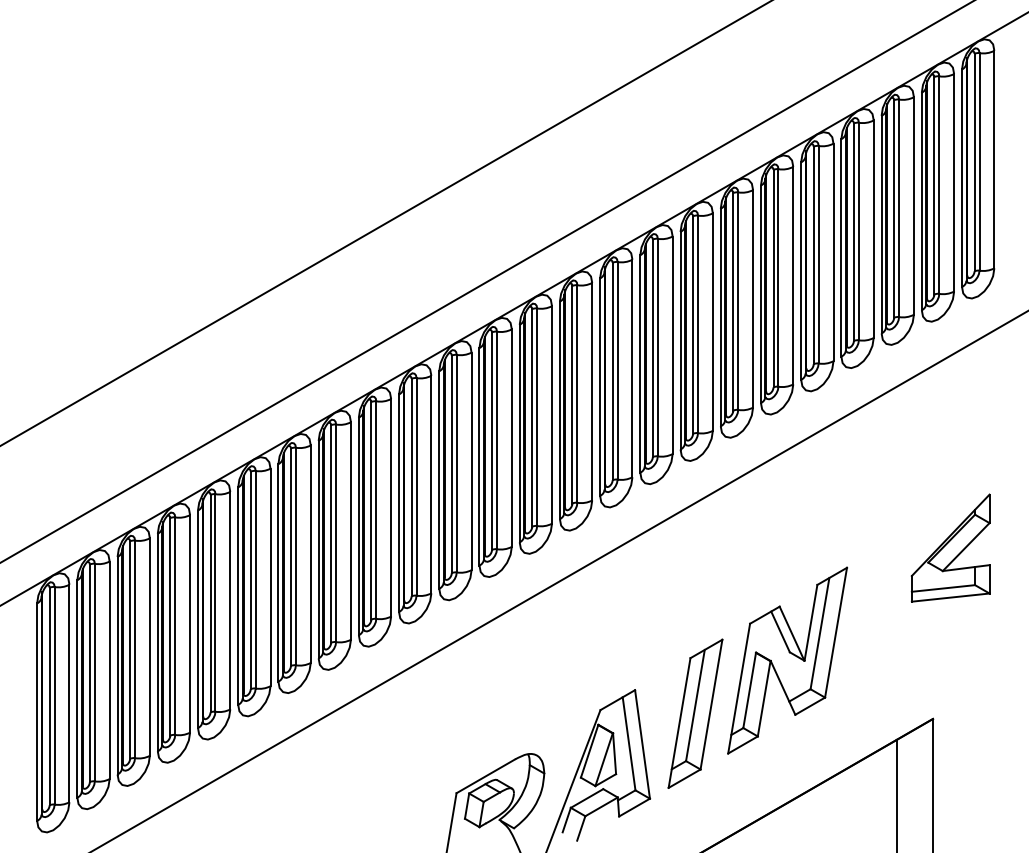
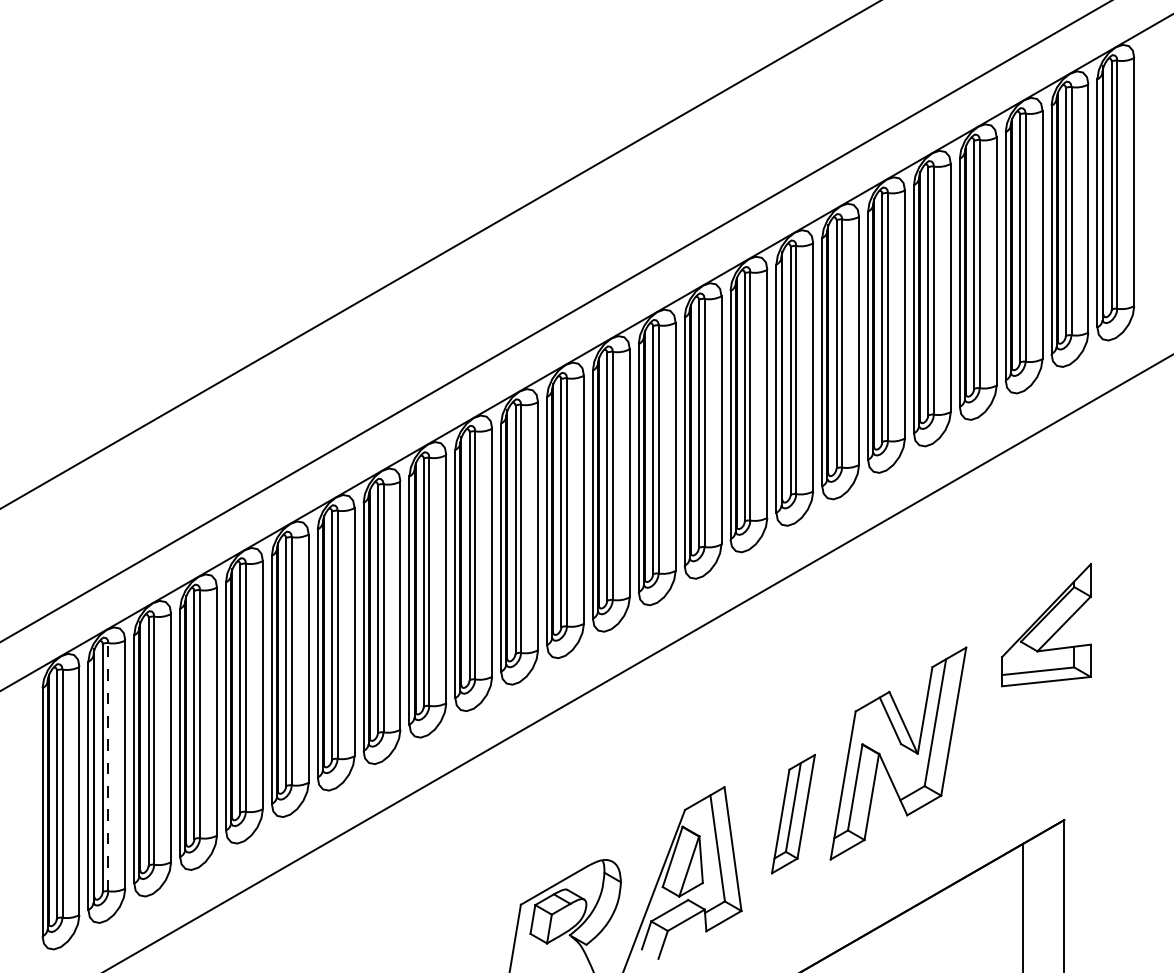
part: (950, 548) -> (1046, 625), moved
line: (94, 672) -> (108, 766), solid -> dashed
part: (695, 713) -> (793, 813), size x0.7

